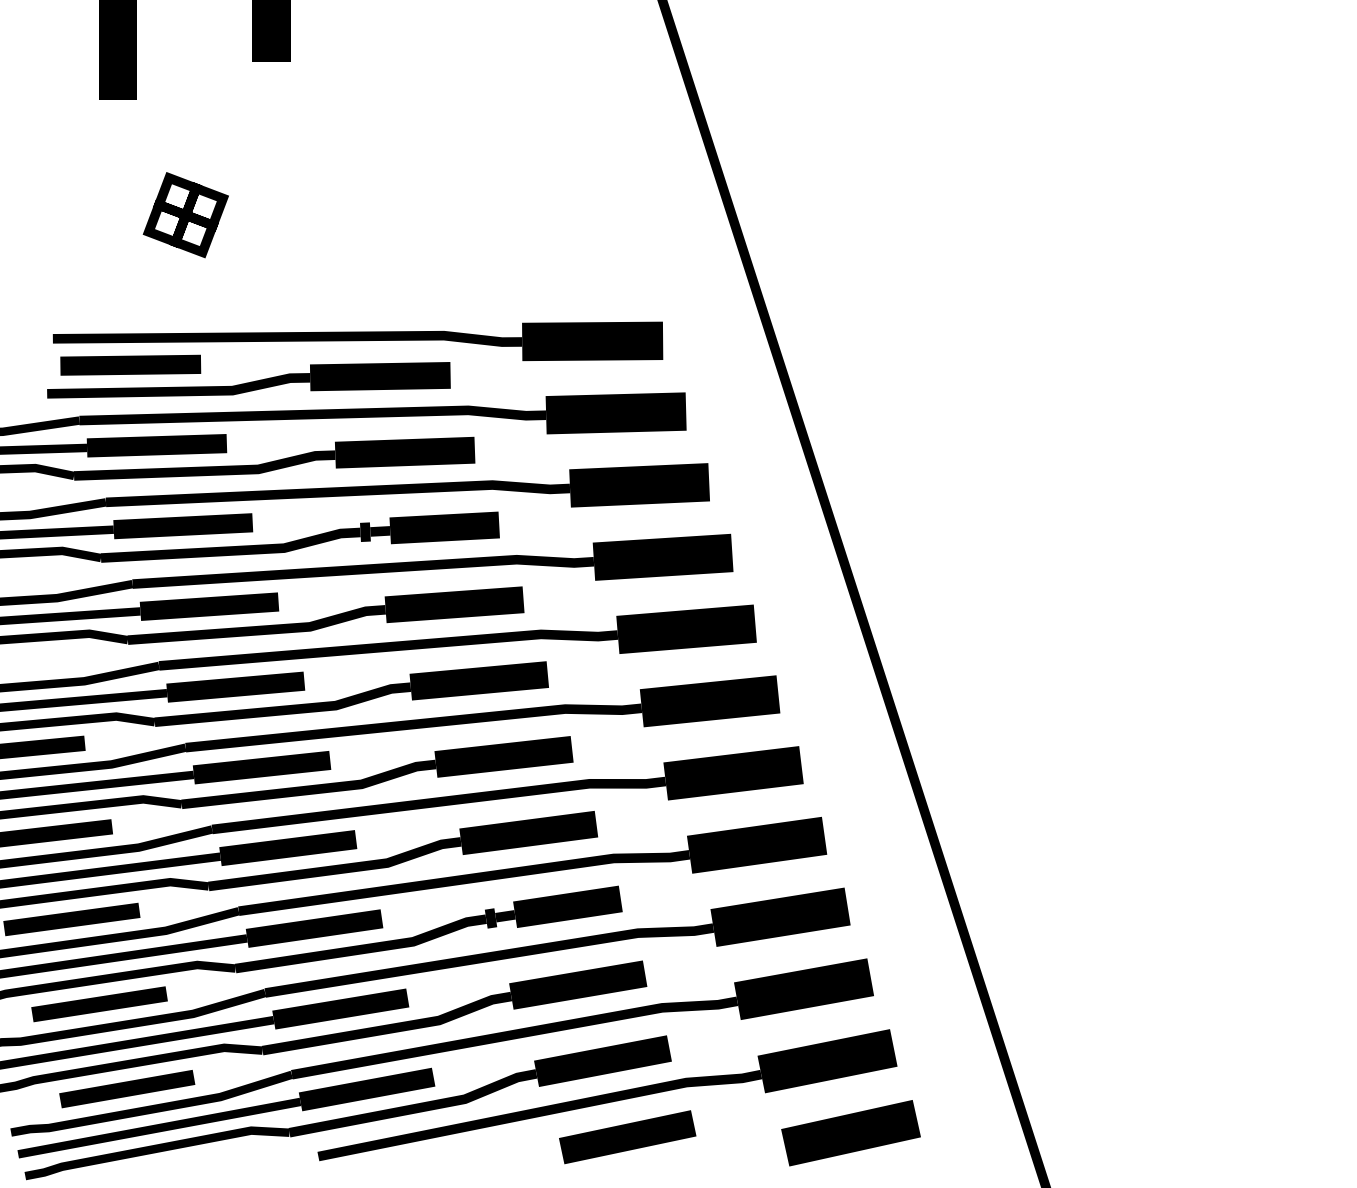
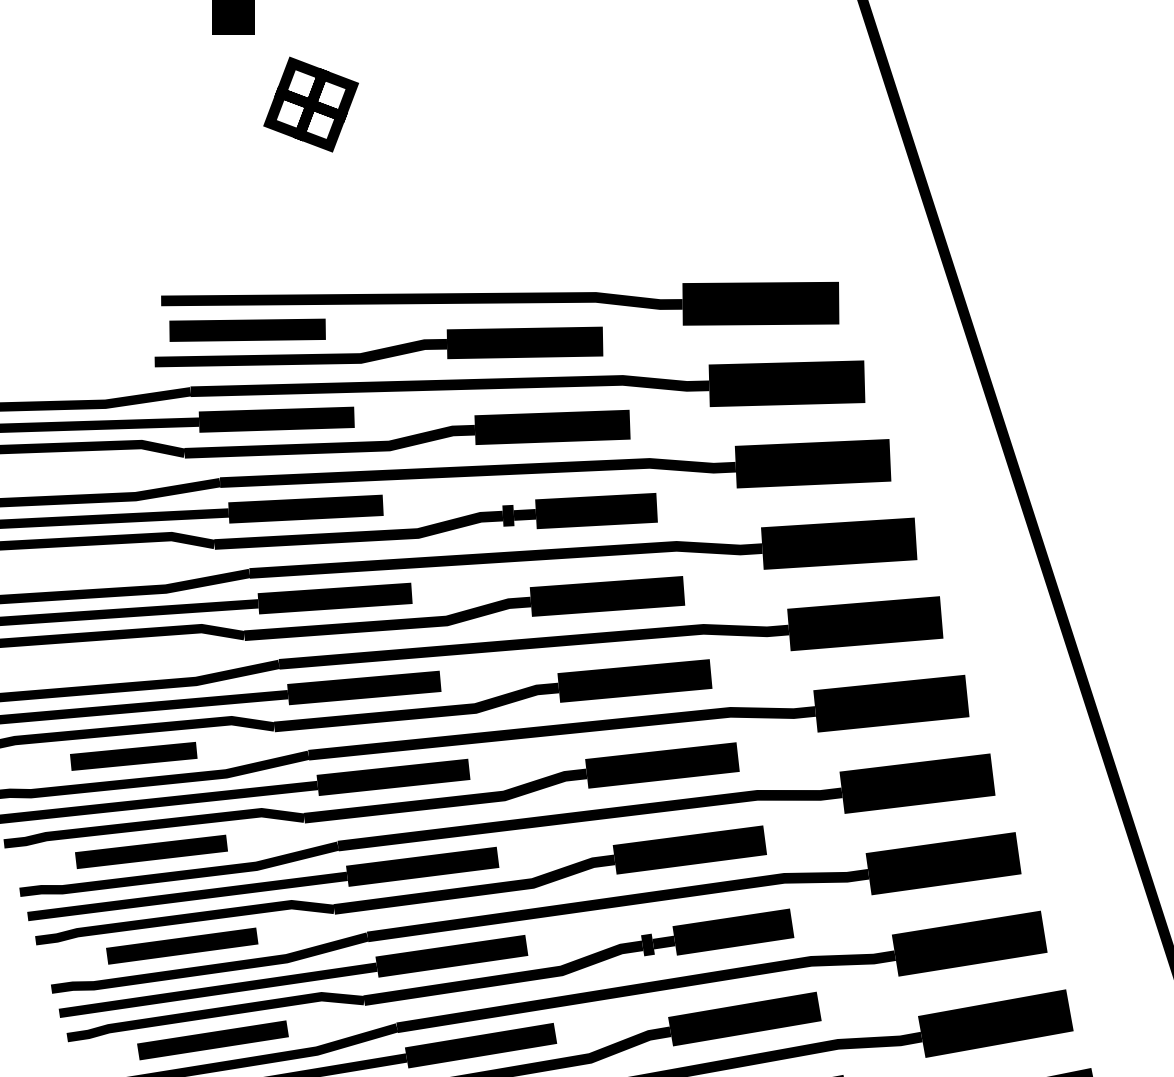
part: (185, 215) -> (310, 104), moved

